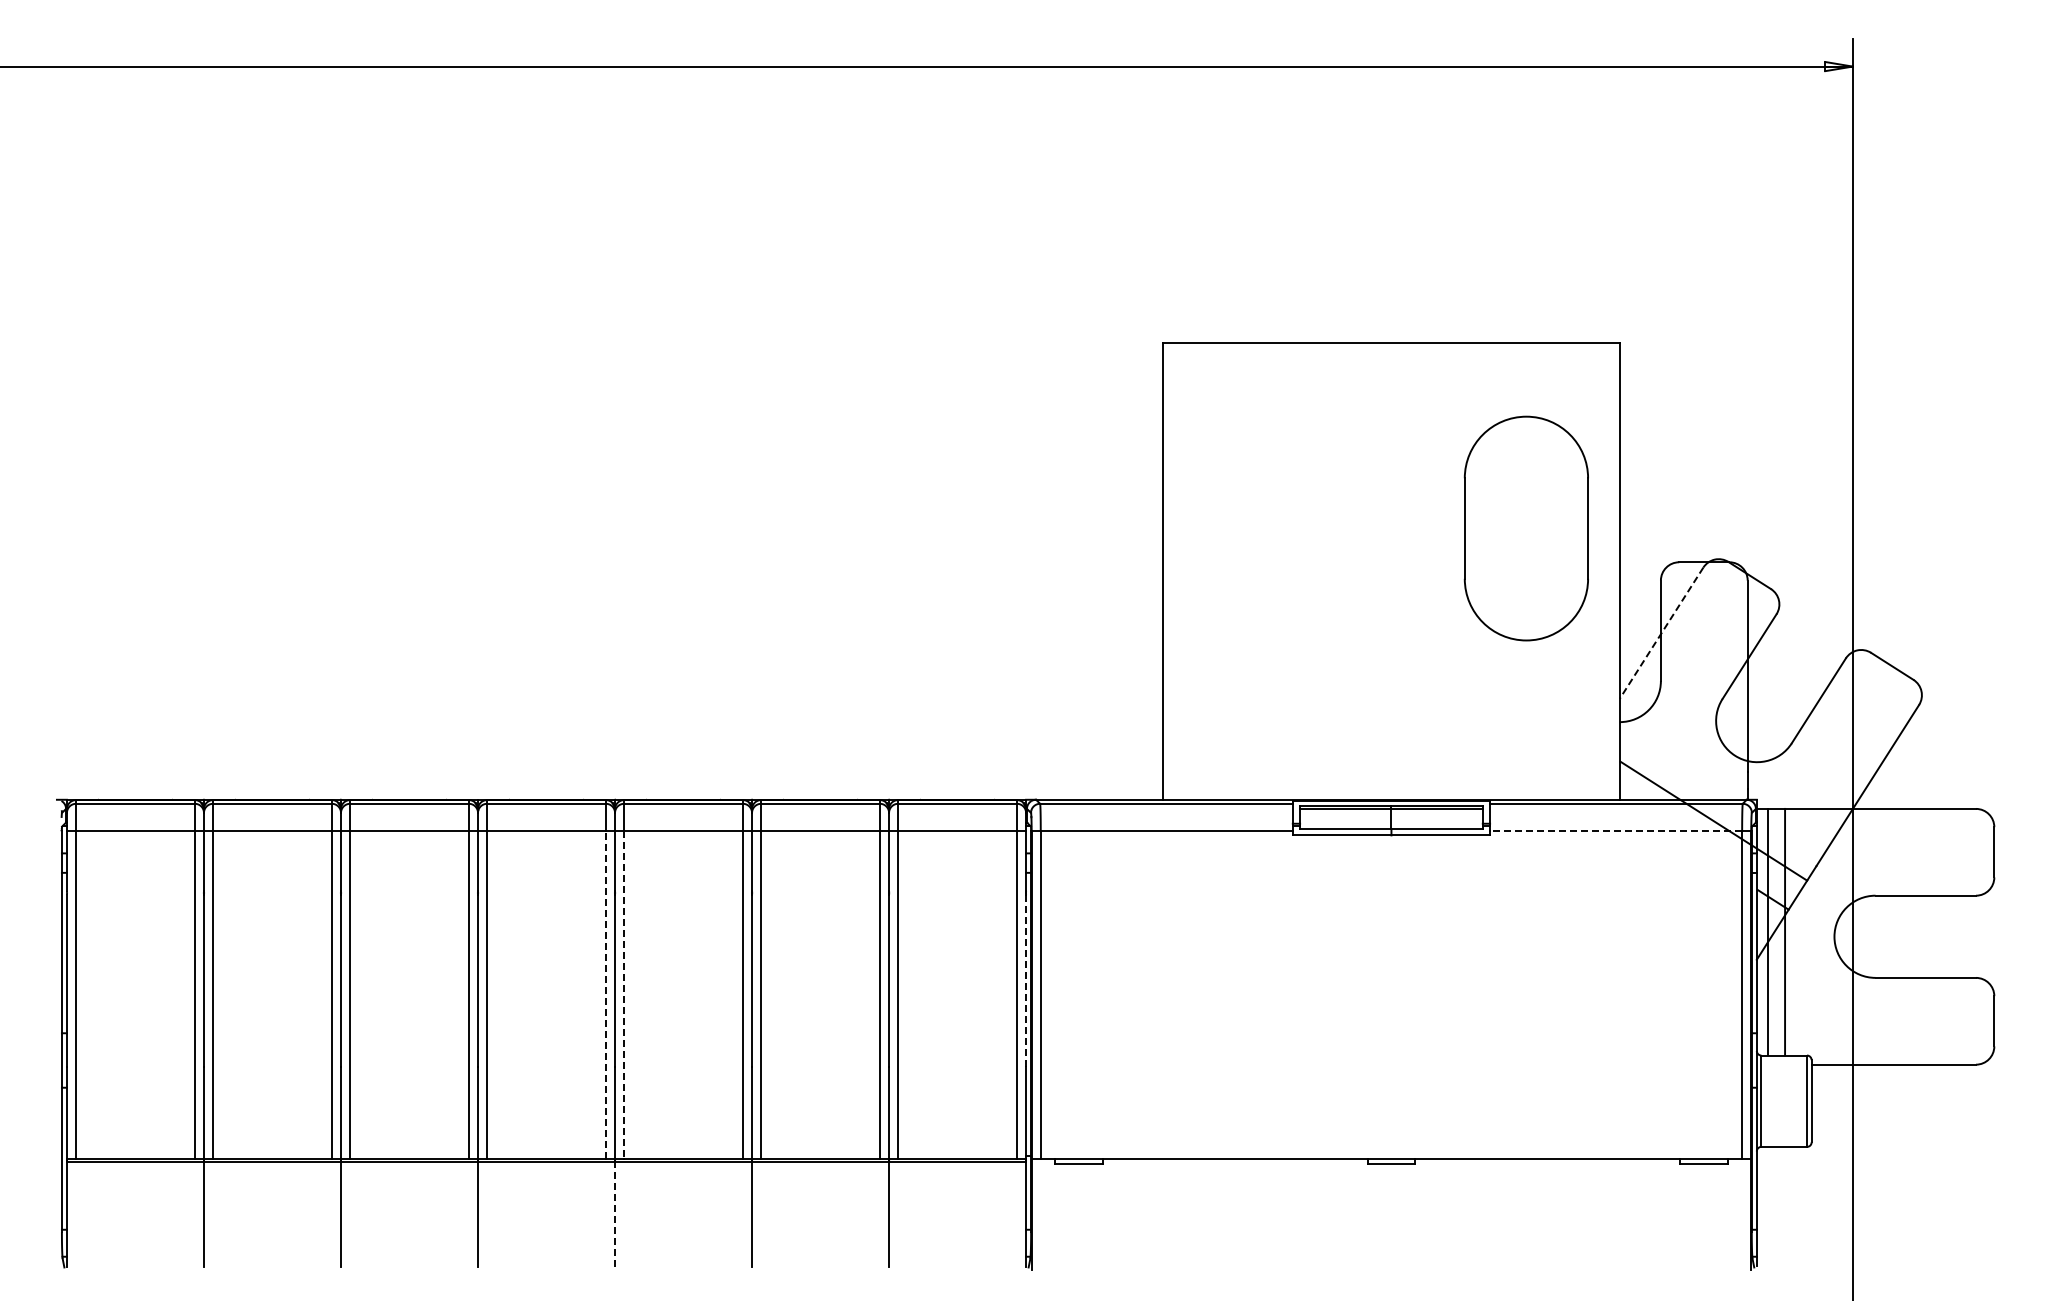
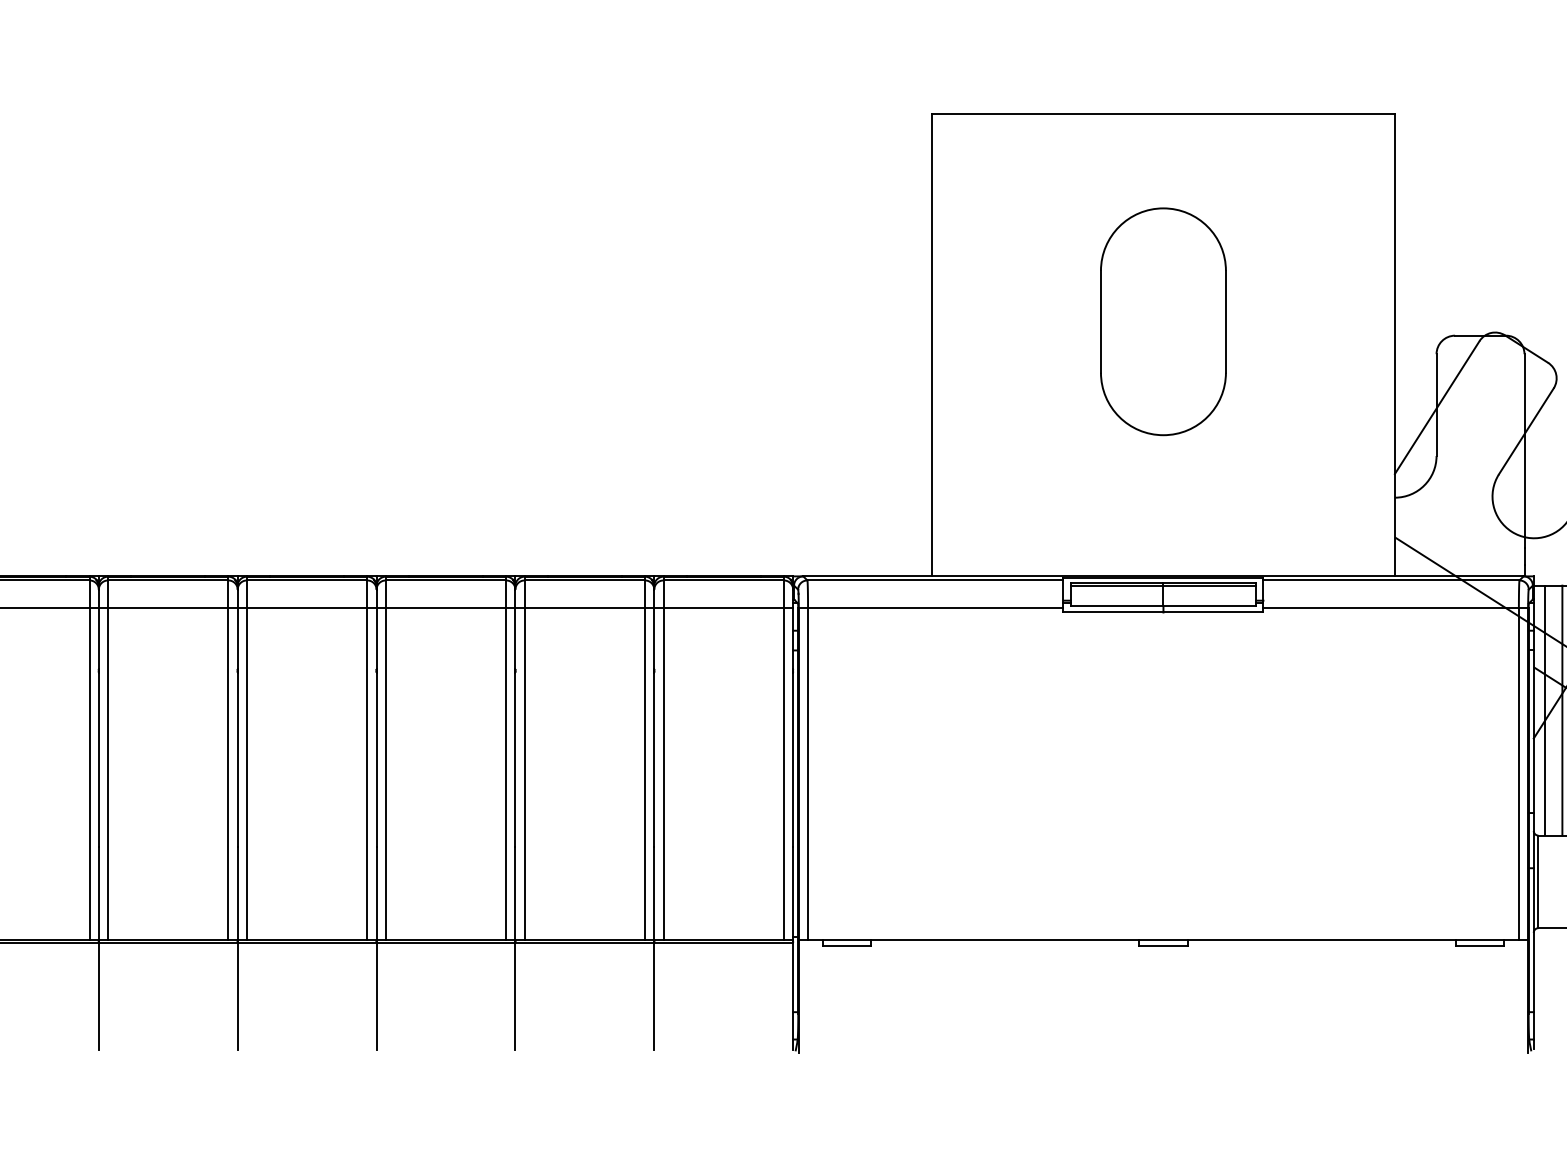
part: (1525, 528) -> (1162, 321), moved
line: (1661, 633) -> (1437, 407), dashed -> solid
line: (1615, 831) -> (1390, 608), dashed -> solid
line: (1026, 980) -> (793, 759), dashed -> solid
line: (605, 994) -> (366, 773), dashed -> solid
line: (624, 994) -> (386, 773), dashed -> solid
line: (615, 1214) -> (377, 996), dashed -> solid

